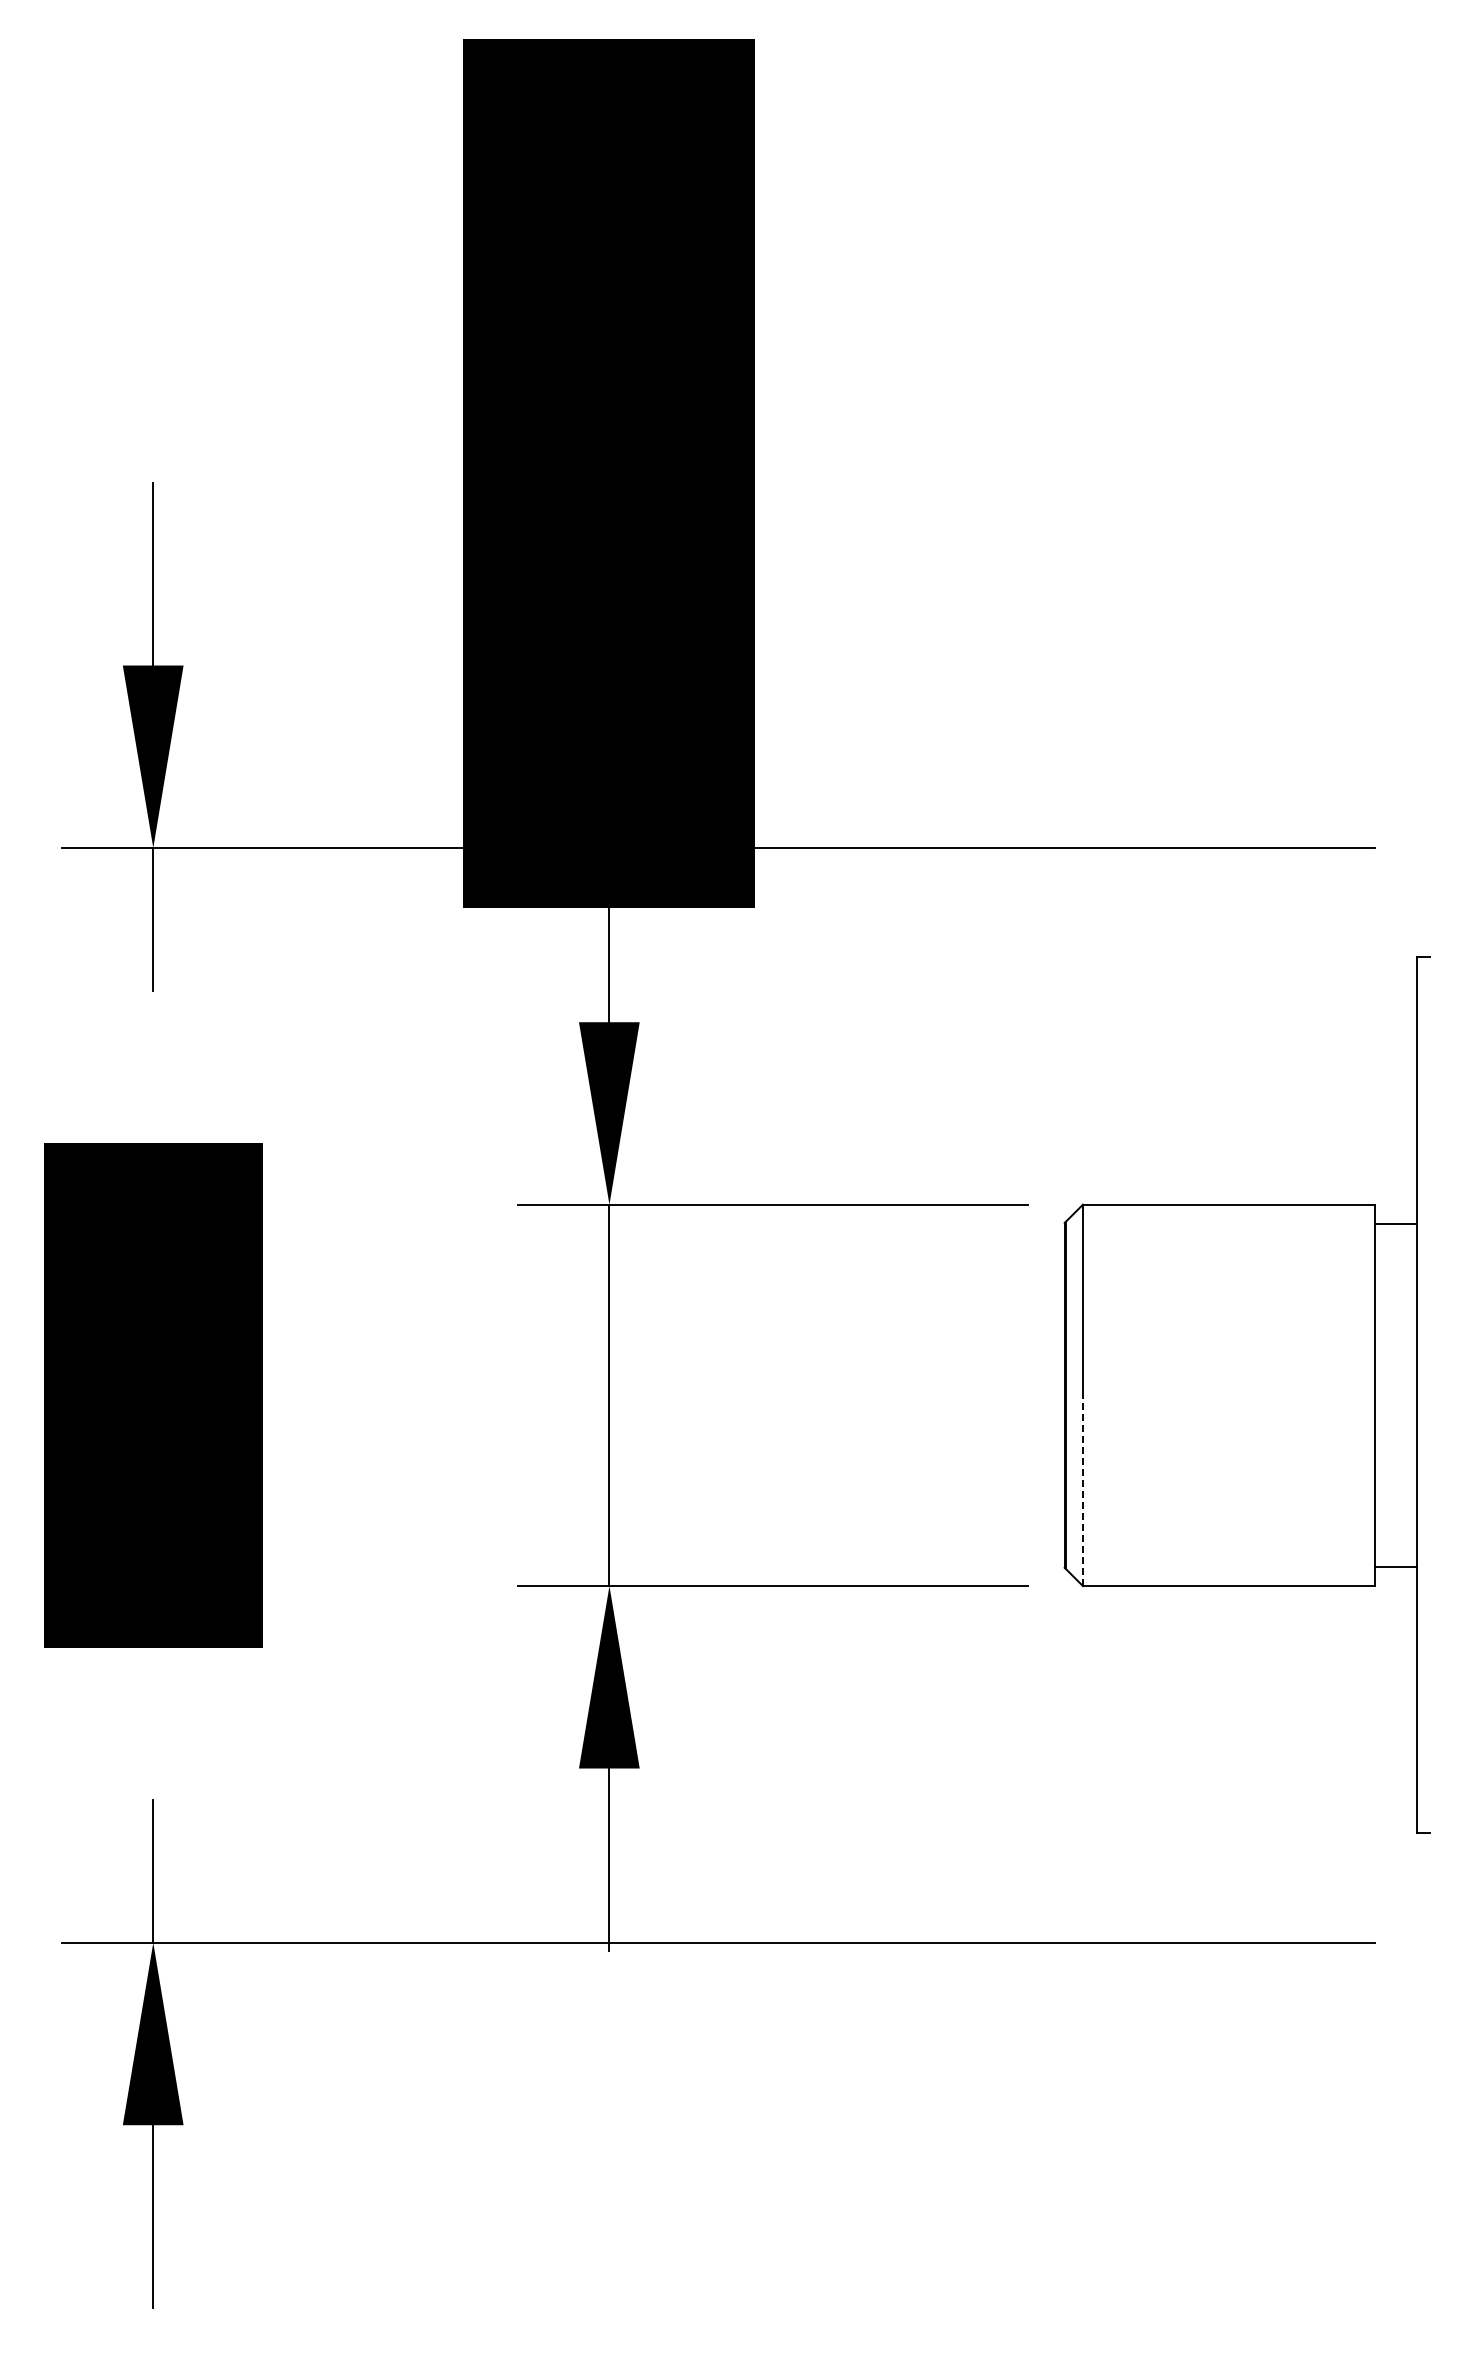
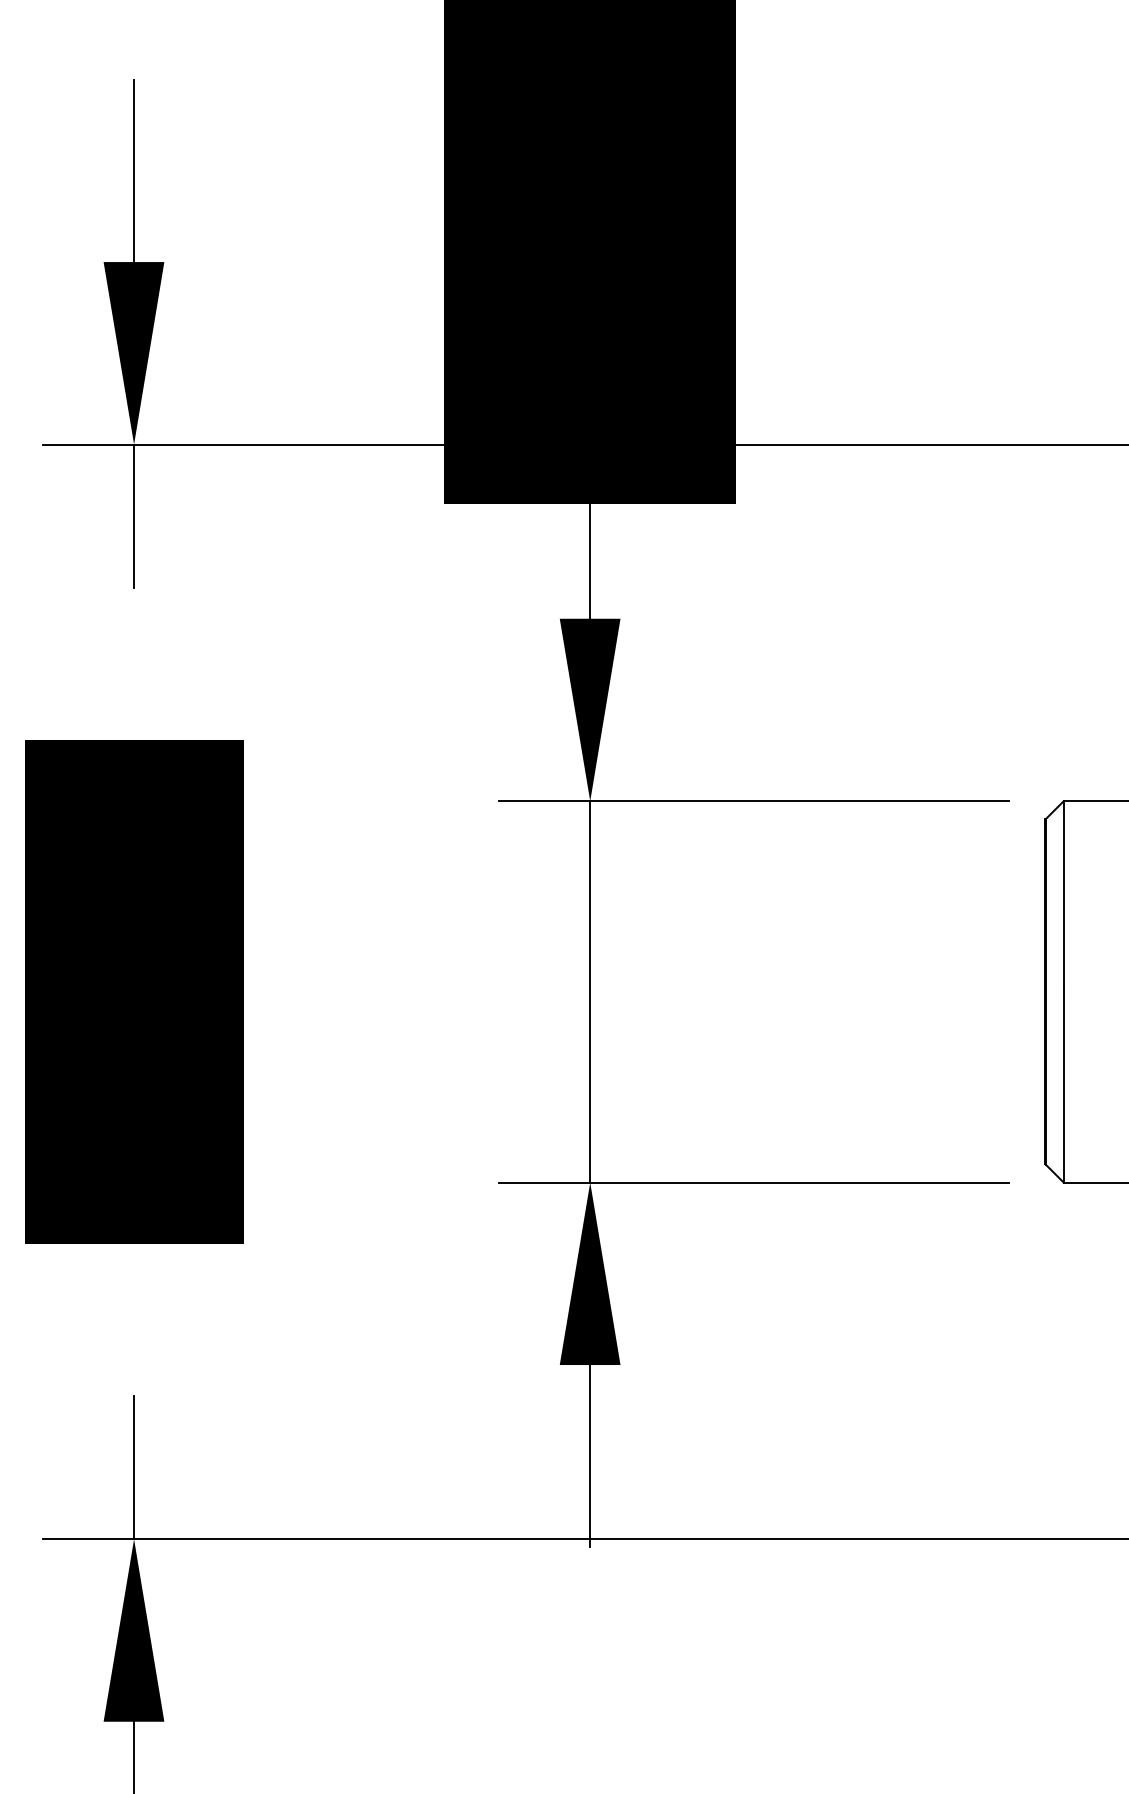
line: (1082, 1490) -> (1063, 1087), dashed -> solid

